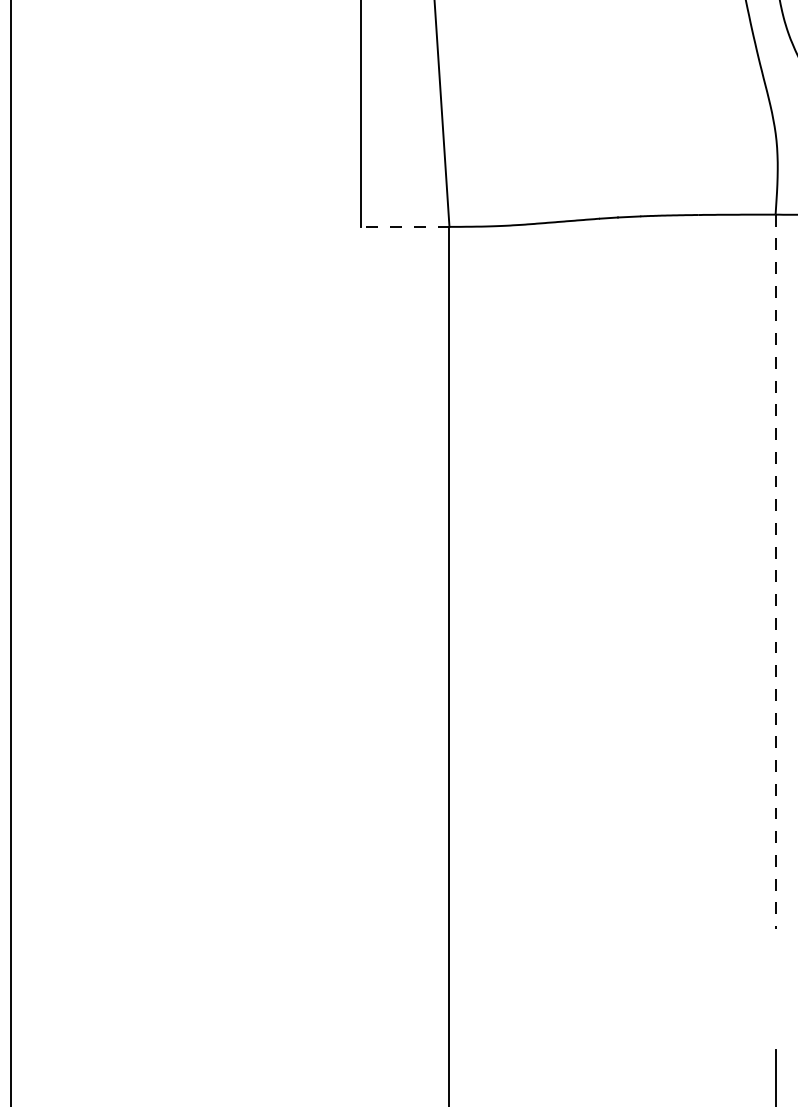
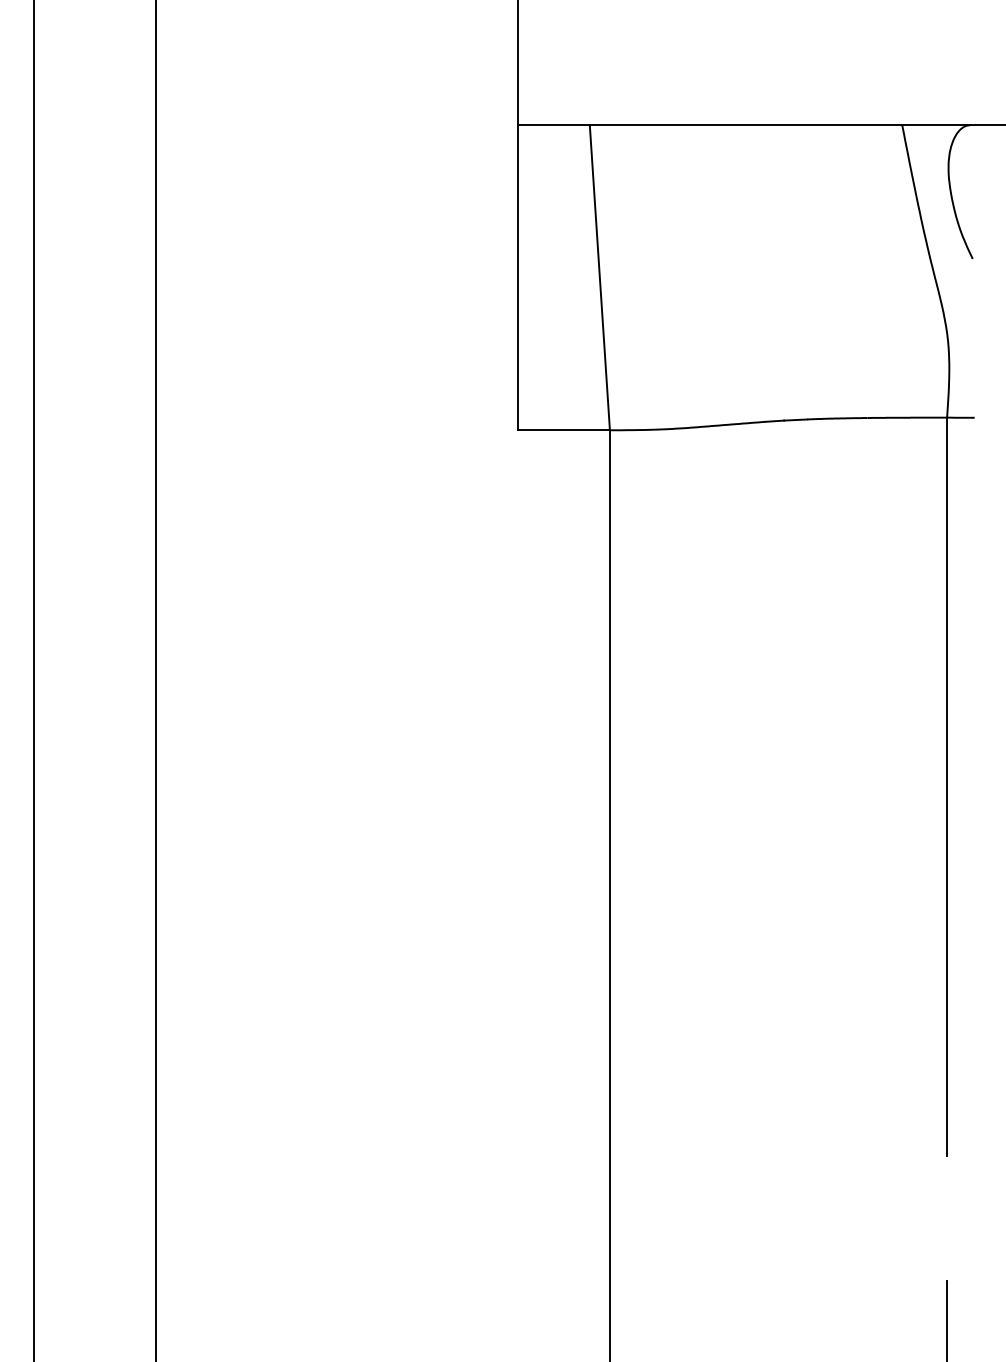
line: (404, 227) -> (563, 430), dashed -> solid
line: (775, 572) -> (947, 787), dashed -> solid

